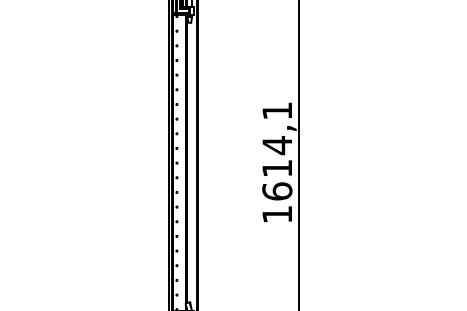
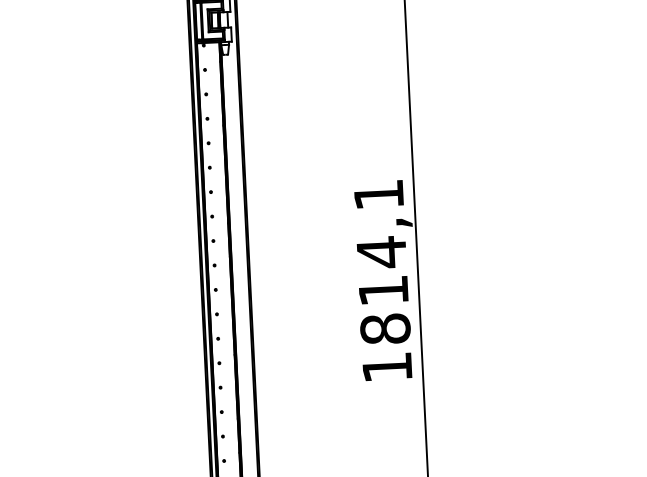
text: (277, 191) -> (385, 329), 1614,1 -> 1814,1

